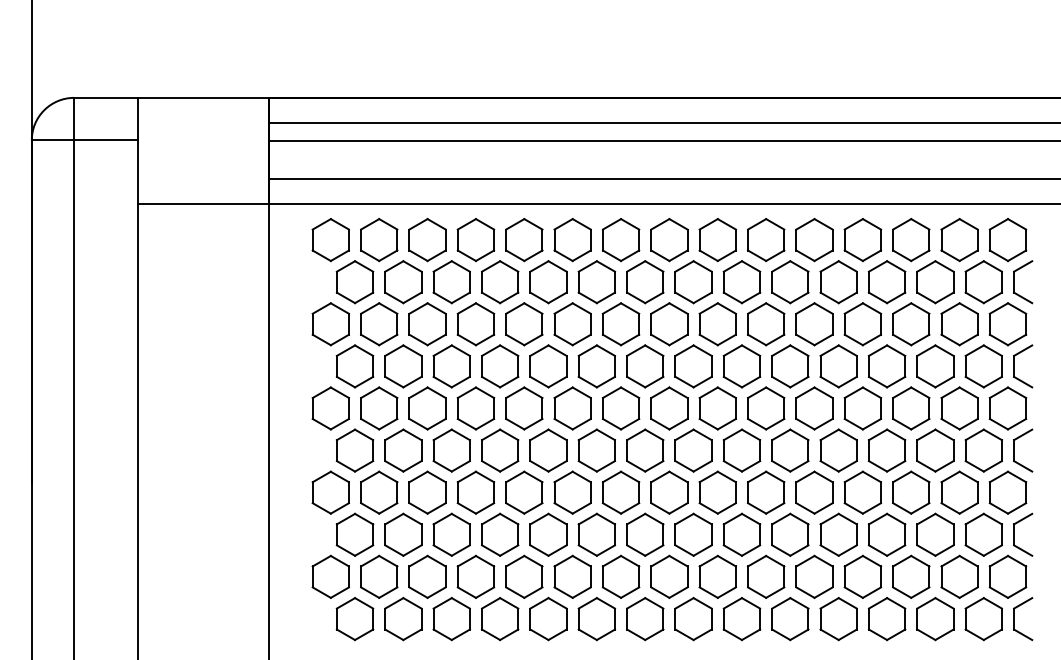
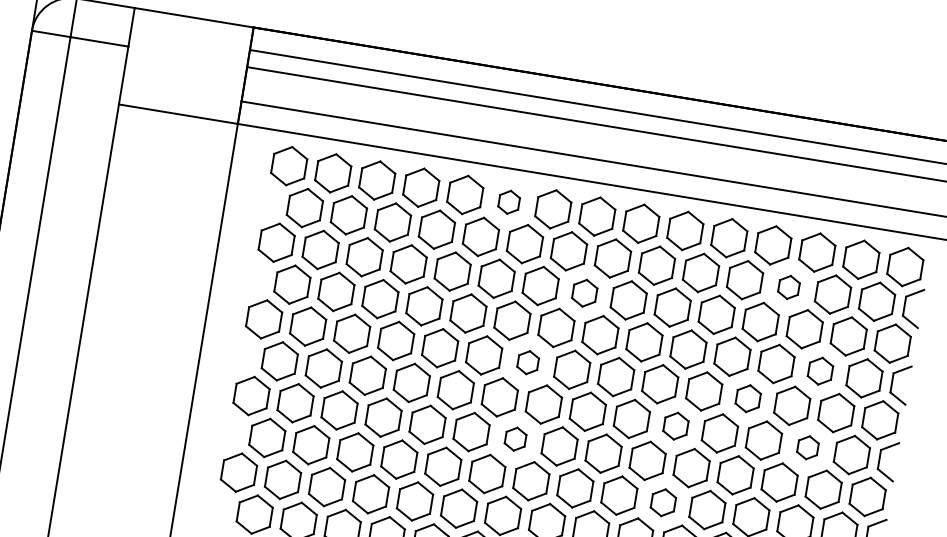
part: (572, 240) -> (509, 202), size x0.6
part: (886, 282) -> (788, 287), size x0.6
part: (669, 324) -> (584, 293), size x0.7
part: (935, 366) -> (820, 371), size x0.7
part: (620, 408) -> (527, 362), size x0.6
part: (862, 408) -> (747, 398), size x0.7
part: (790, 450) -> (676, 426), size x0.7
part: (935, 450) -> (808, 447), size x0.6
part: (620, 492) -> (515, 439), size x0.6
part: (790, 534) -> (663, 502), size x0.7

